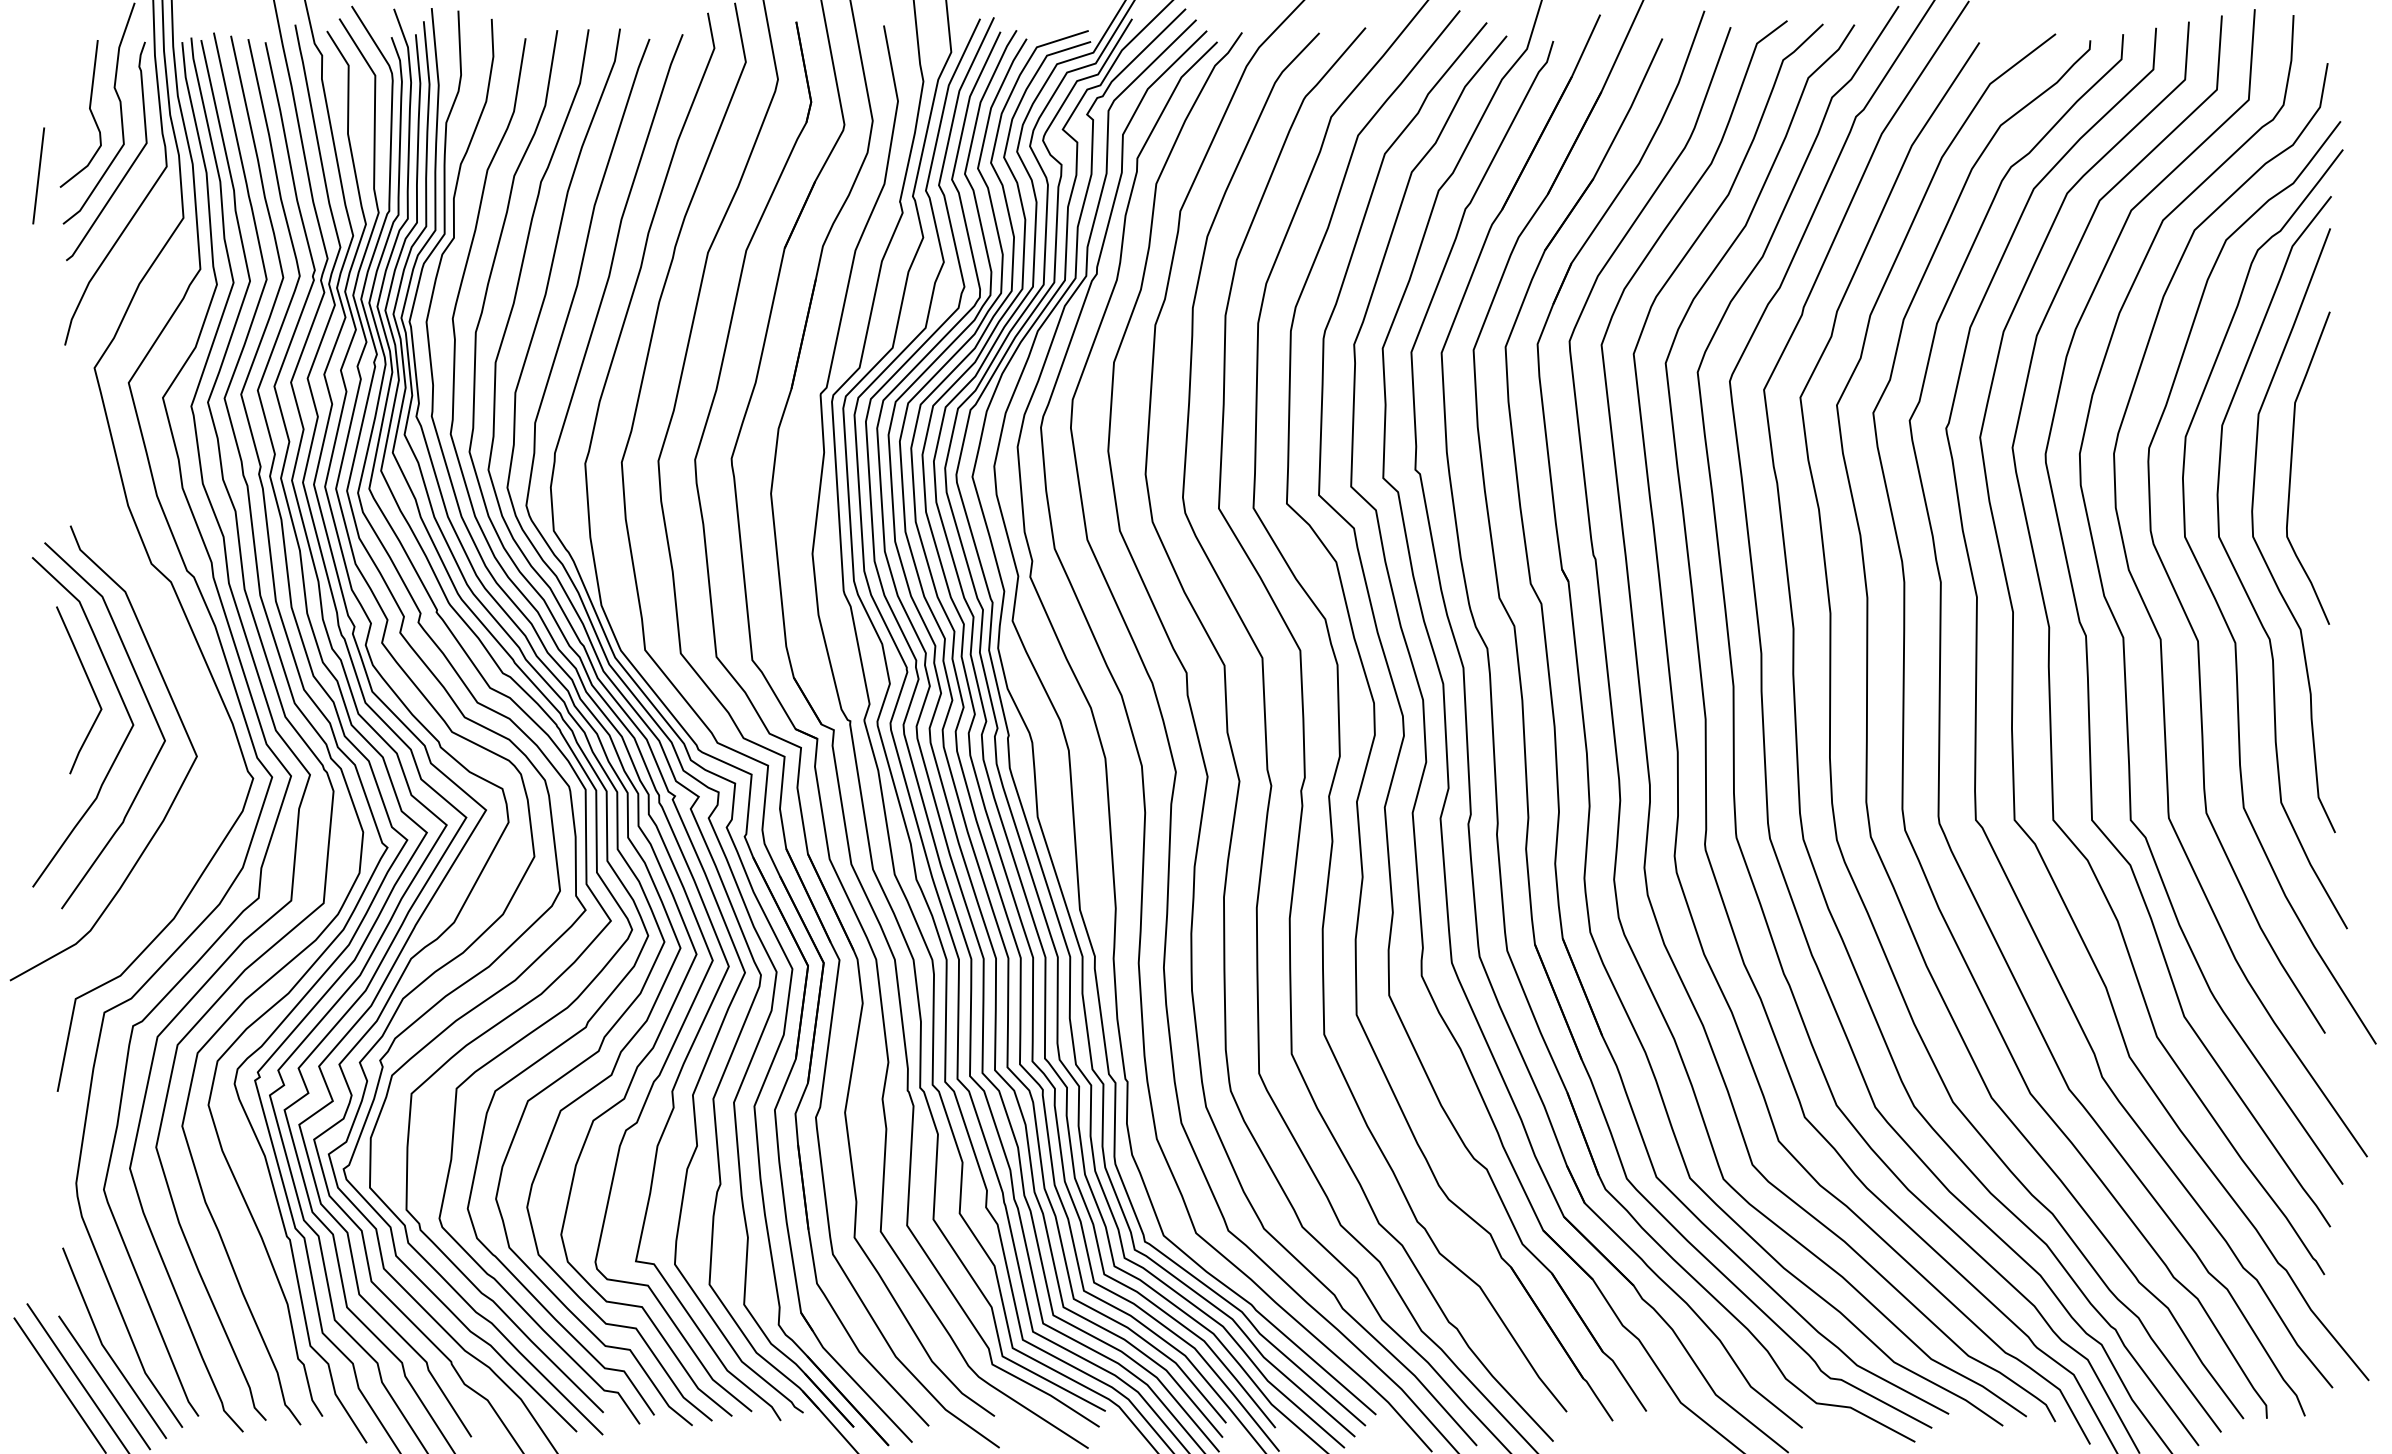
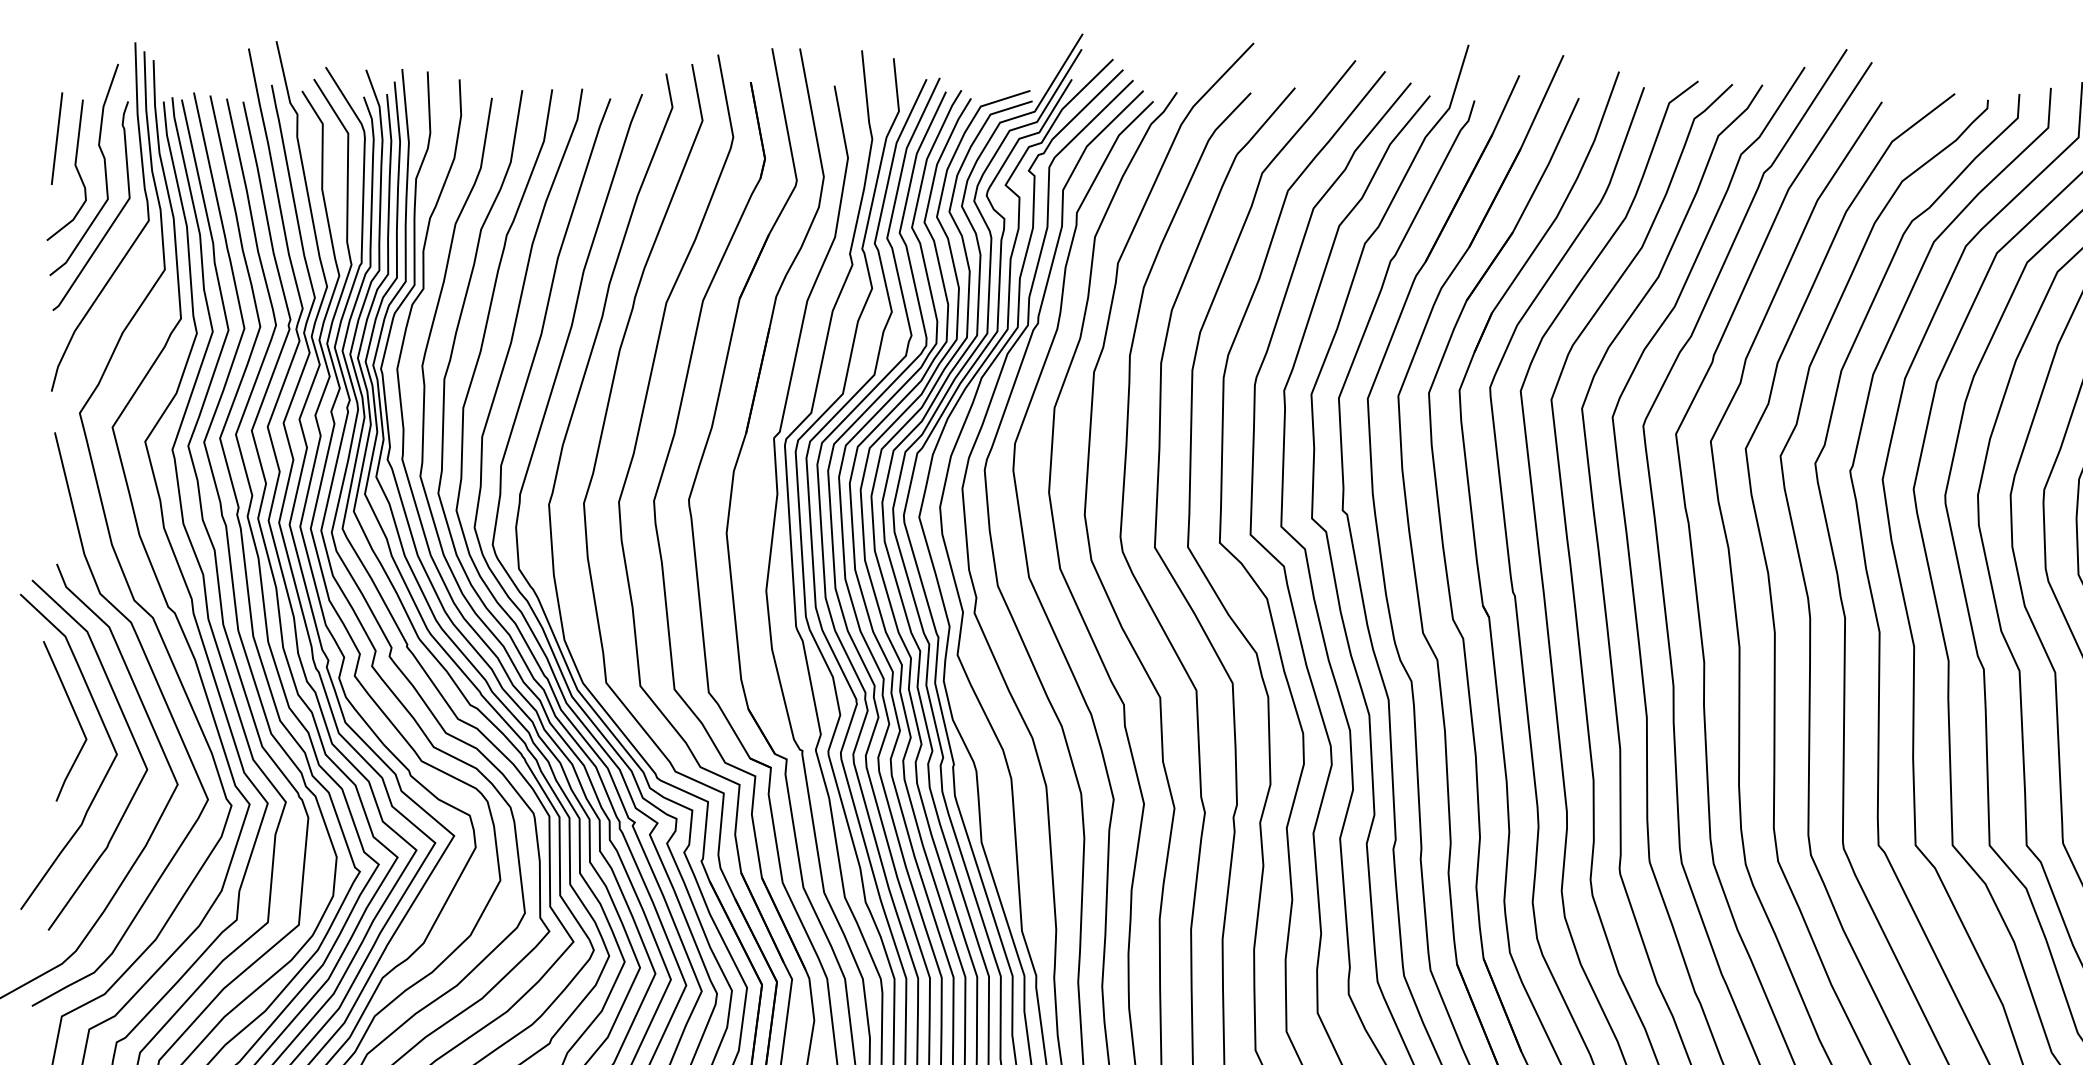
line: (38, 175) -> (56, 138), moved
curve: (181, 666) -> (162, 698), added

